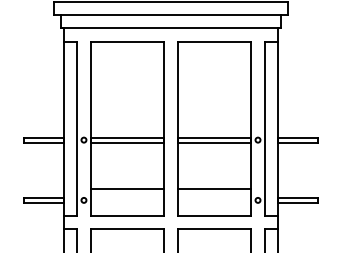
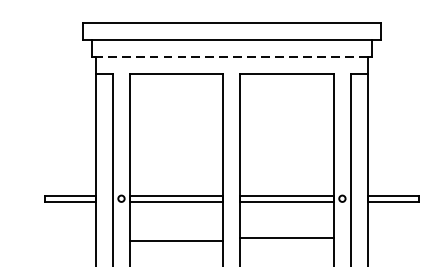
line: (169, 28) -> (230, 57), solid -> dashed
line: (127, 189) -> (176, 241), moved
line: (214, 189) -> (287, 238), moved

